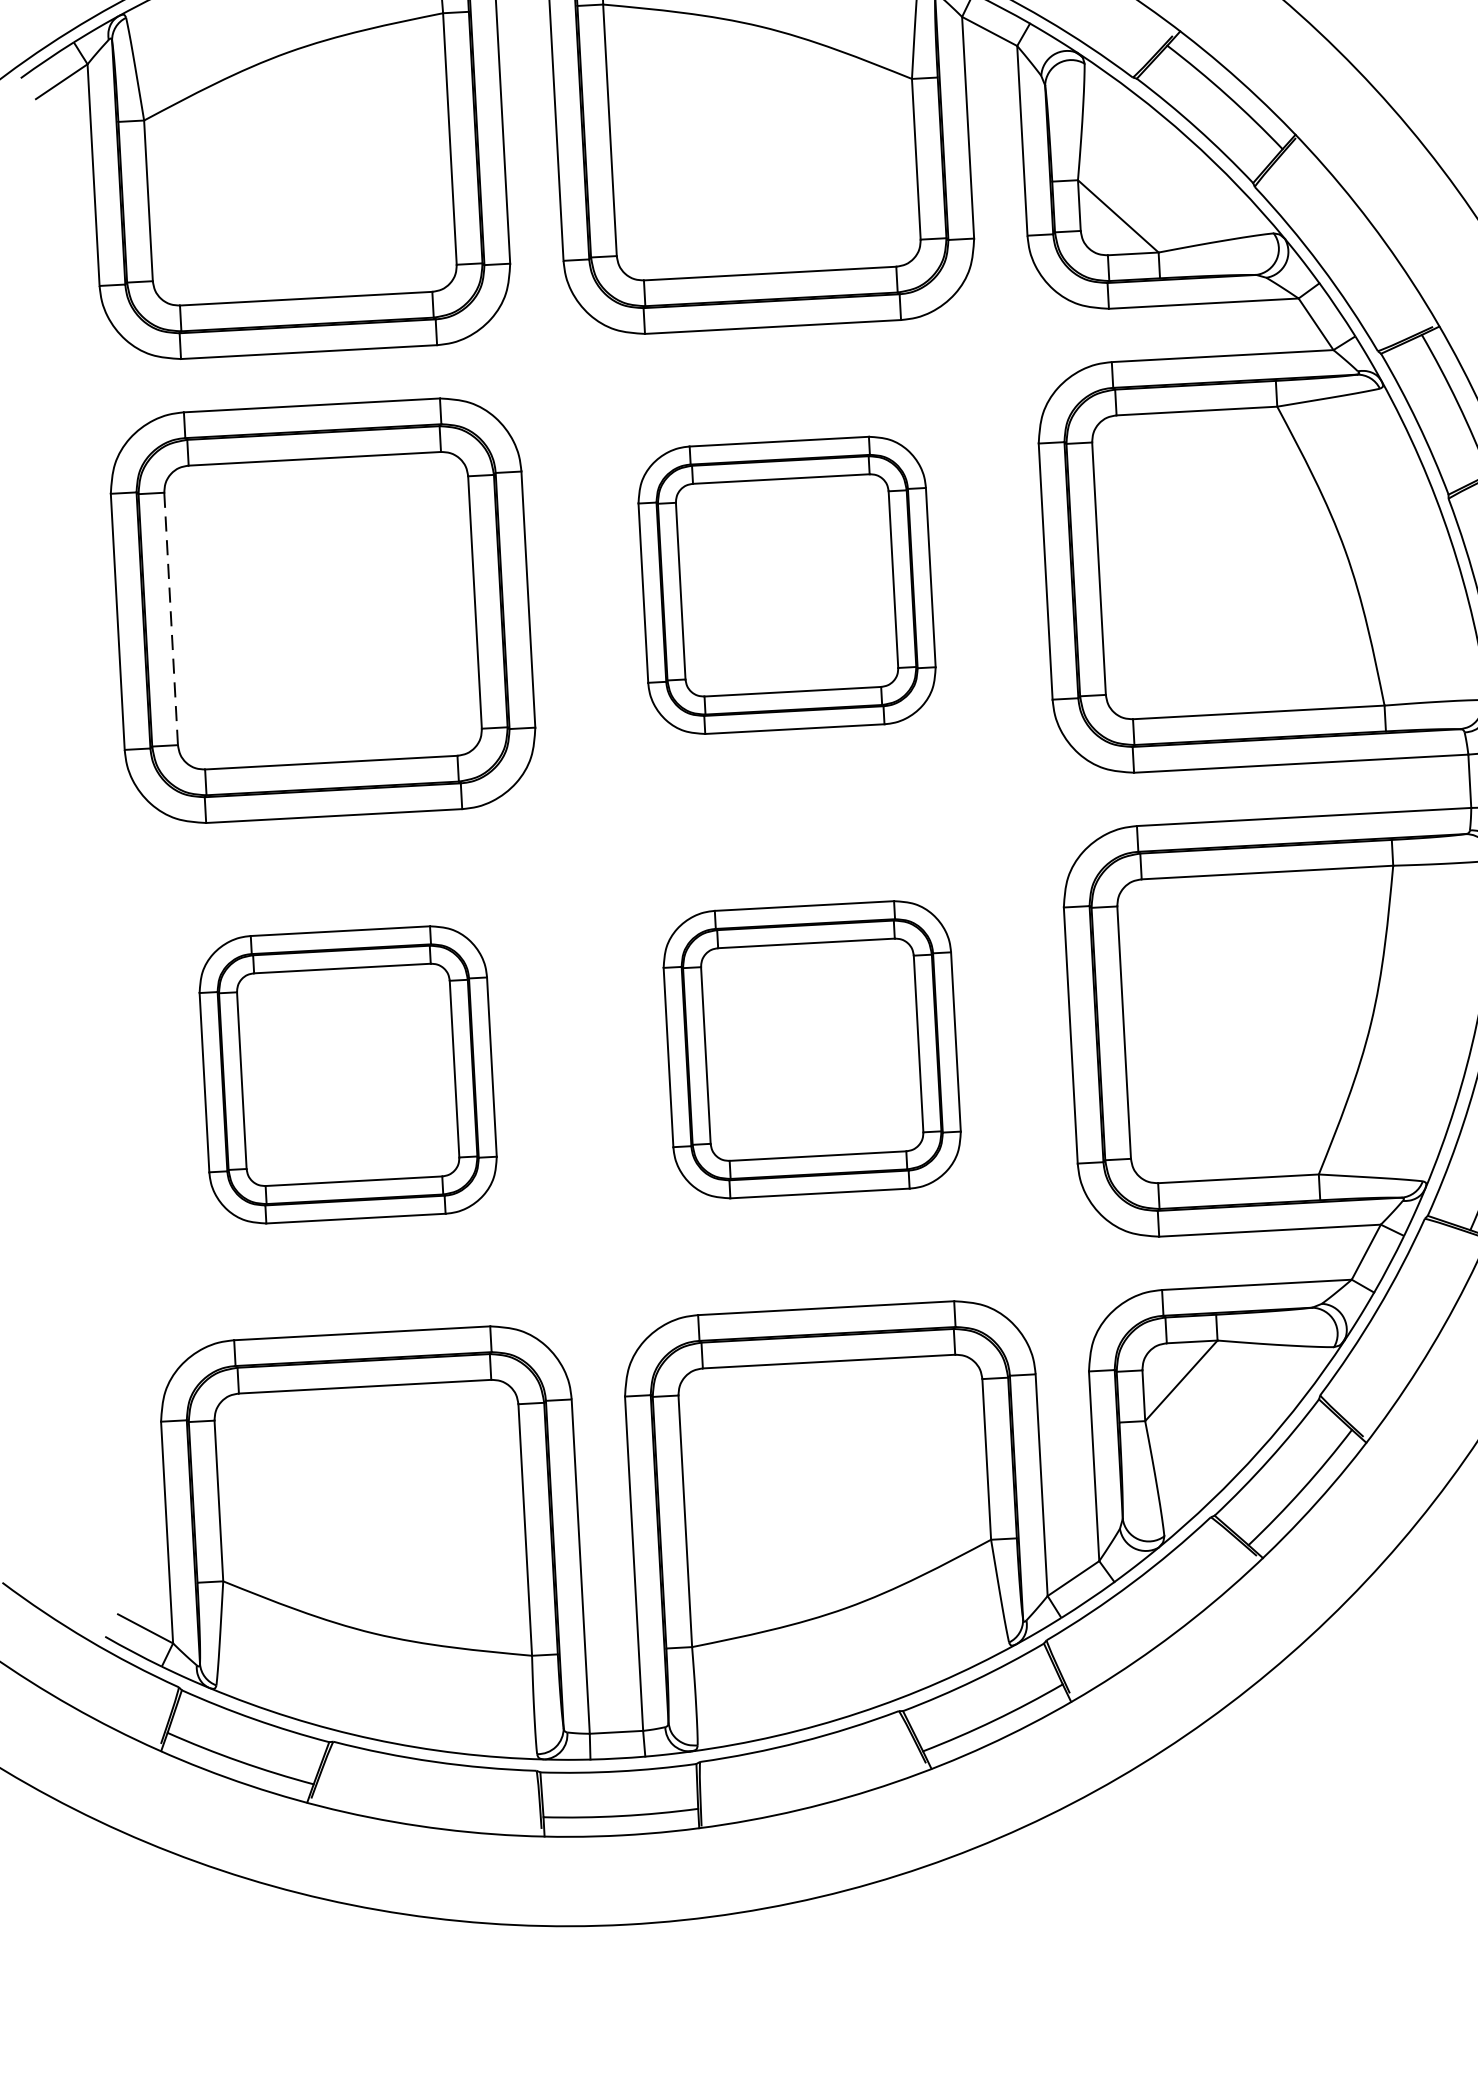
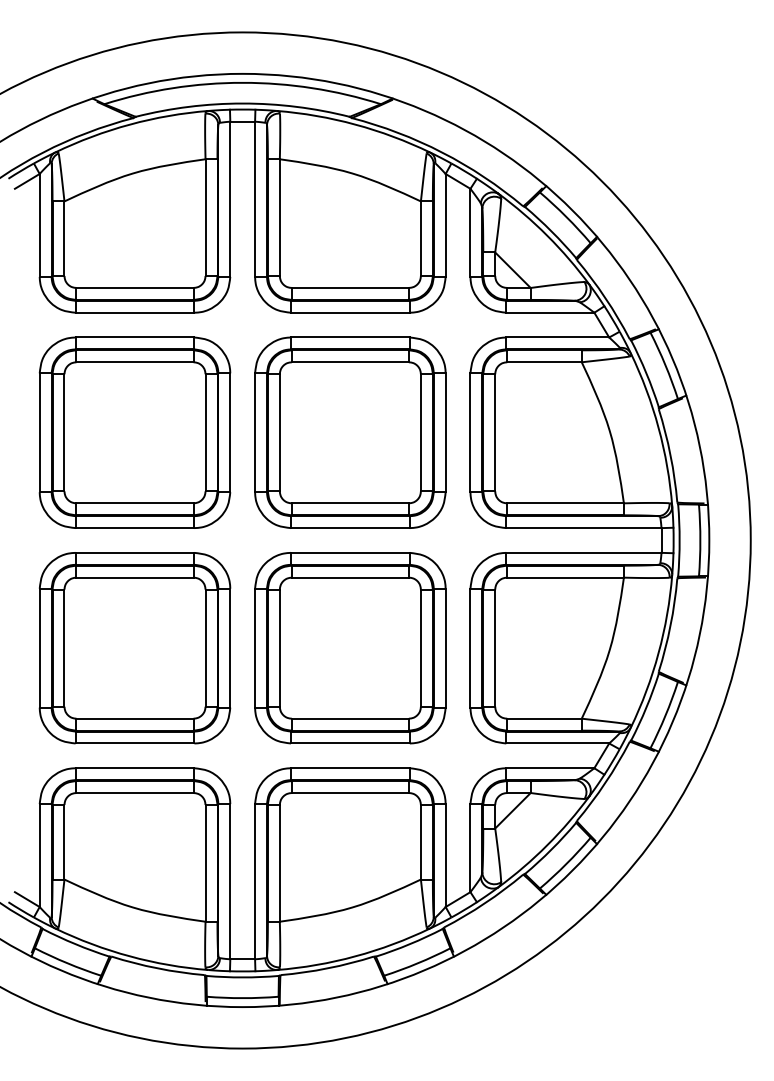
part: (787, 584) -> (350, 432), size x1.43
line: (171, 618) -> (64, 432), dashed -> solid
part: (812, 1050) -> (350, 648), size x1.43
part: (347, 1075) -> (134, 648), size x1.43

